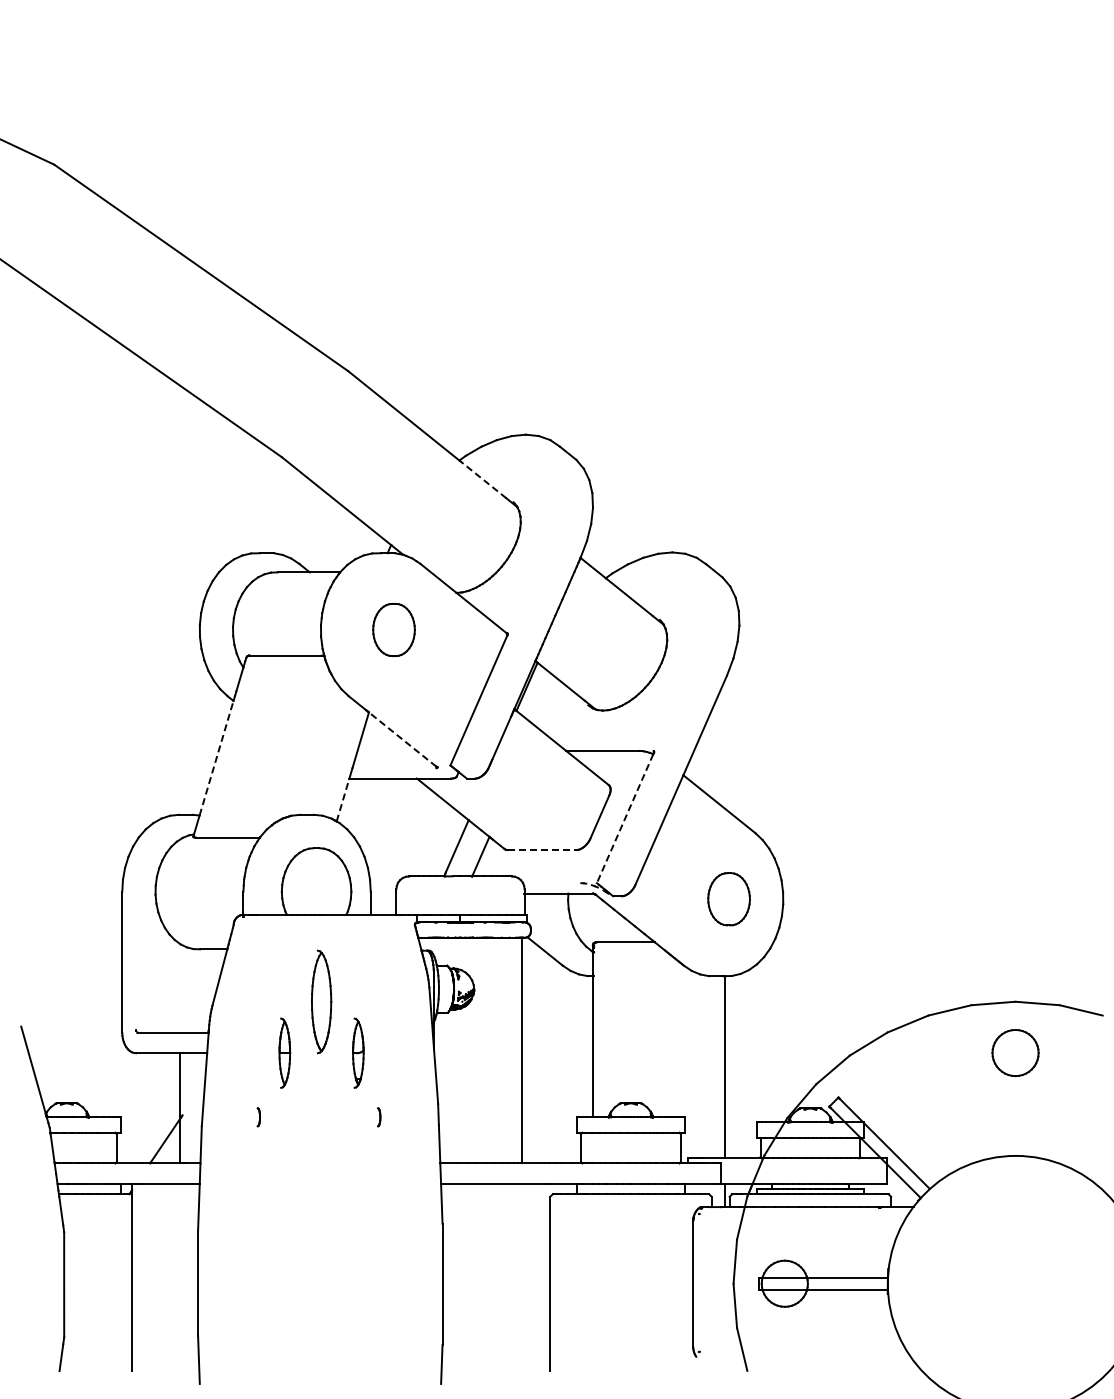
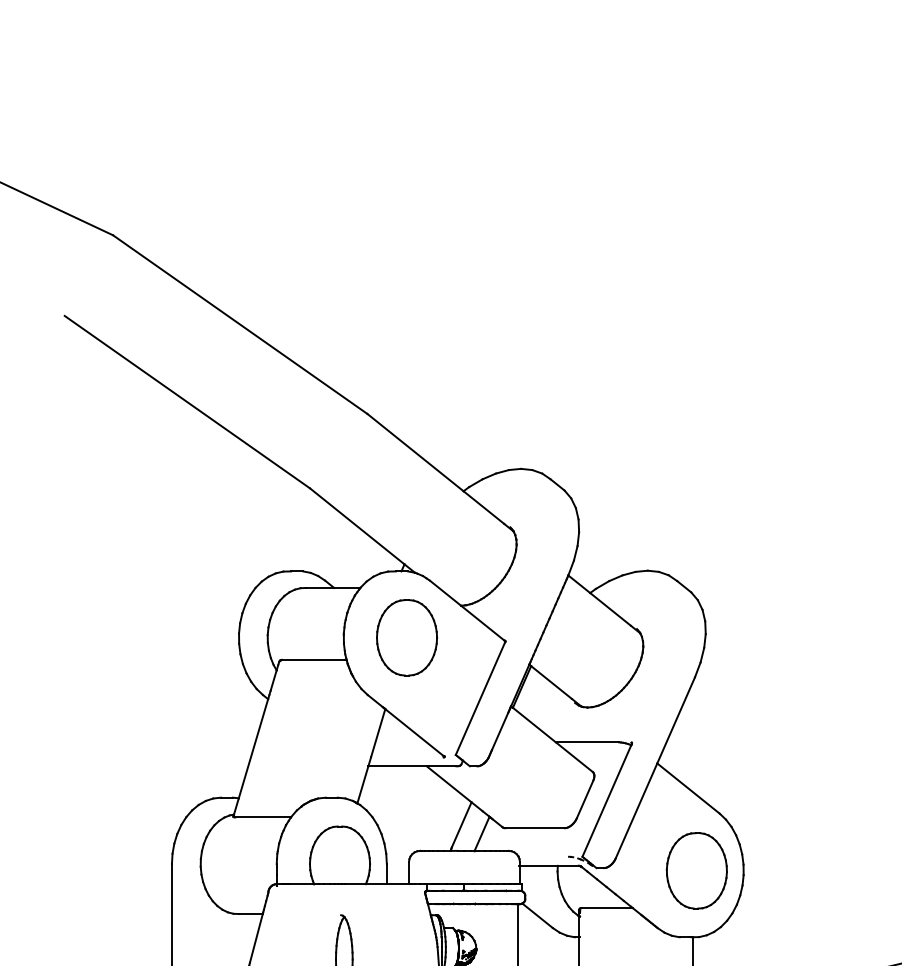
line: (482, 479) -> (483, 507), dashed -> solid
part: (393, 629) -> (406, 637), size x1.67
line: (402, 739) -> (414, 732), dashed -> solid
line: (216, 758) -> (253, 748), dashed -> solid
line: (343, 799) -> (363, 784), dashed -> solid
line: (624, 819) -> (606, 801), dashed -> solid
line: (542, 850) -> (535, 828), dashed -> solid
part: (728, 898) -> (696, 870), size x1.67

